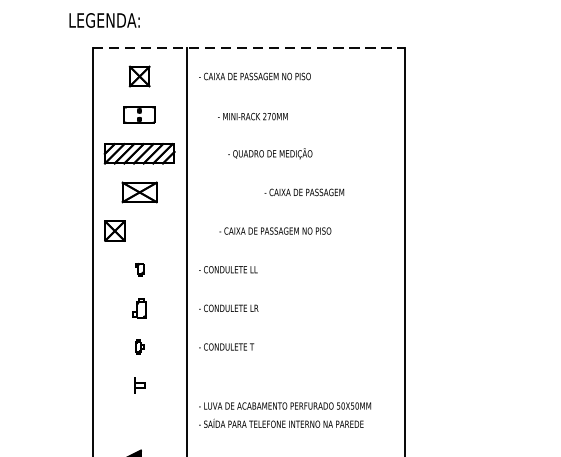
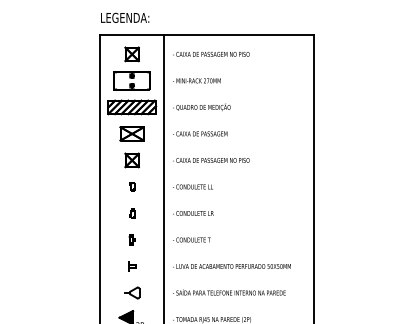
text: (105, 19) -> (125, 17), moved
line: (249, 47) -> (207, 34), dashed -> solid
part: (138, 114) -> (131, 80), size x1.67
text: (252, 116) -> (196, 80), moved
text: (269, 153) -> (201, 107), moved
text: (304, 191) -> (200, 133), moved
part: (113, 231) -> (131, 160), moved
text: (275, 231) -> (211, 160), moved
part: (140, 308) -> (132, 213), size x0.62
text: (284, 406) -> (231, 266), moved
part: (140, 423) -> (132, 292), added

